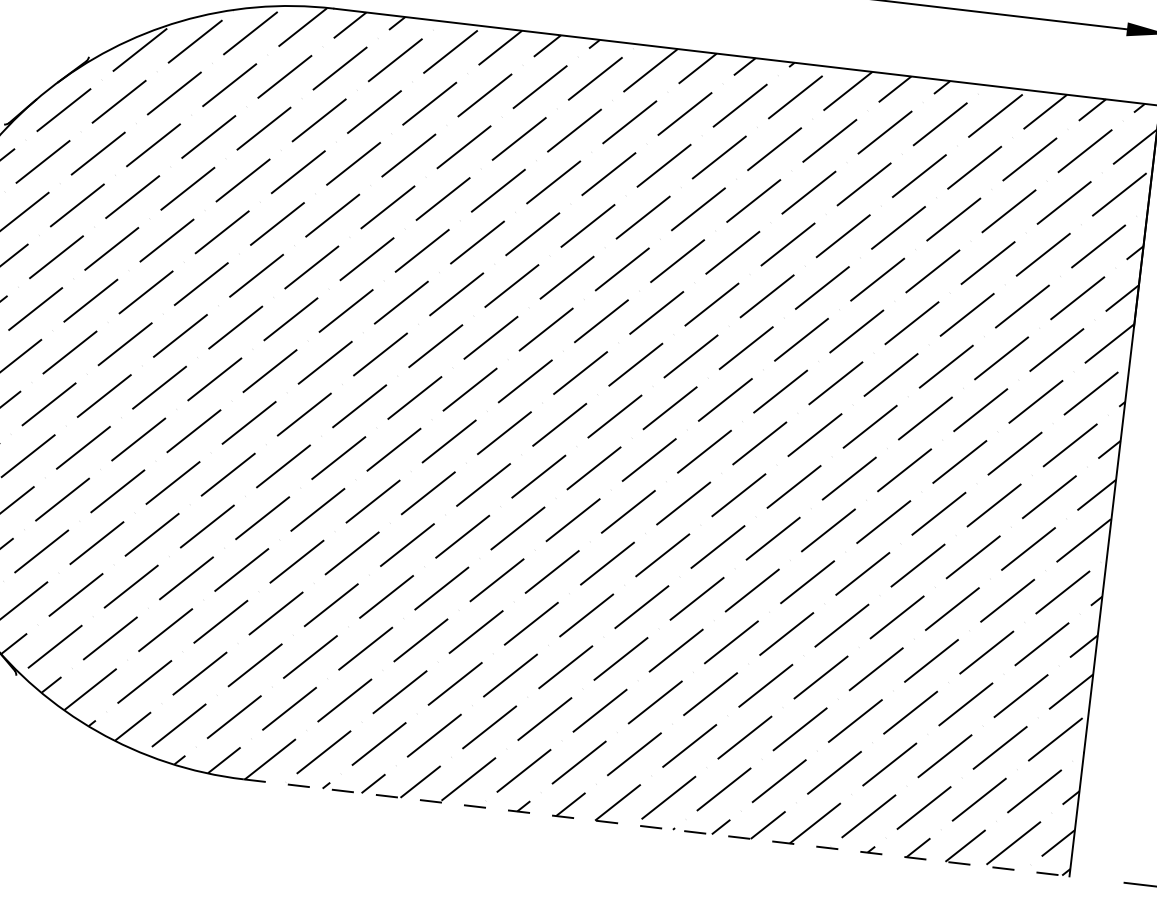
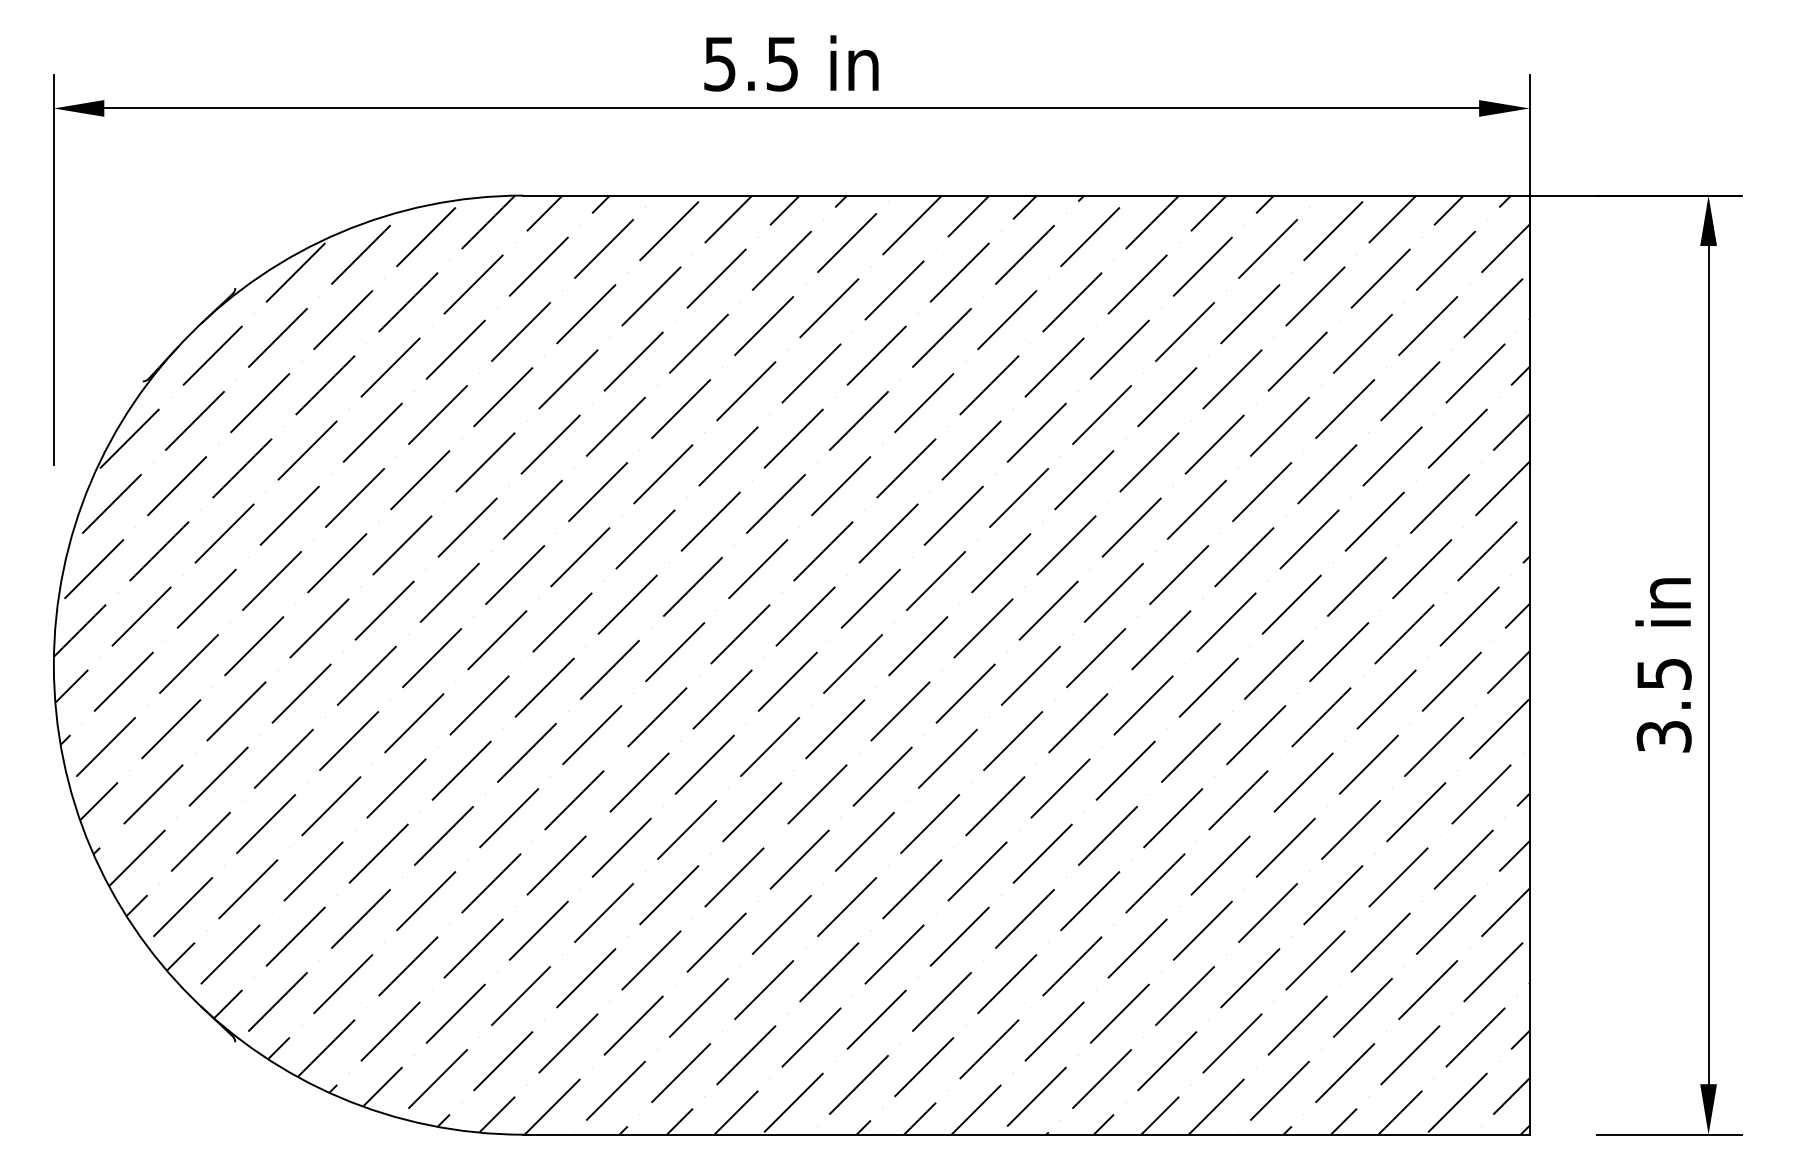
line: (656, 827) -> (1026, 1134), dashed -> solid

